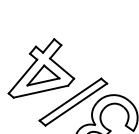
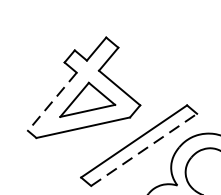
line: (22, 77) -> (51, 103), solid -> dashed
line: (76, 104) -> (144, 149), solid -> dashed

